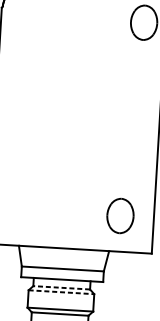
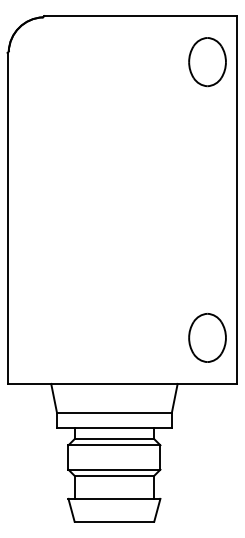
part: (120, 215) -> (207, 337), moved
line: (61, 288) -> (114, 439), dashed -> solid
line: (61, 292) -> (114, 445), dashed -> solid

